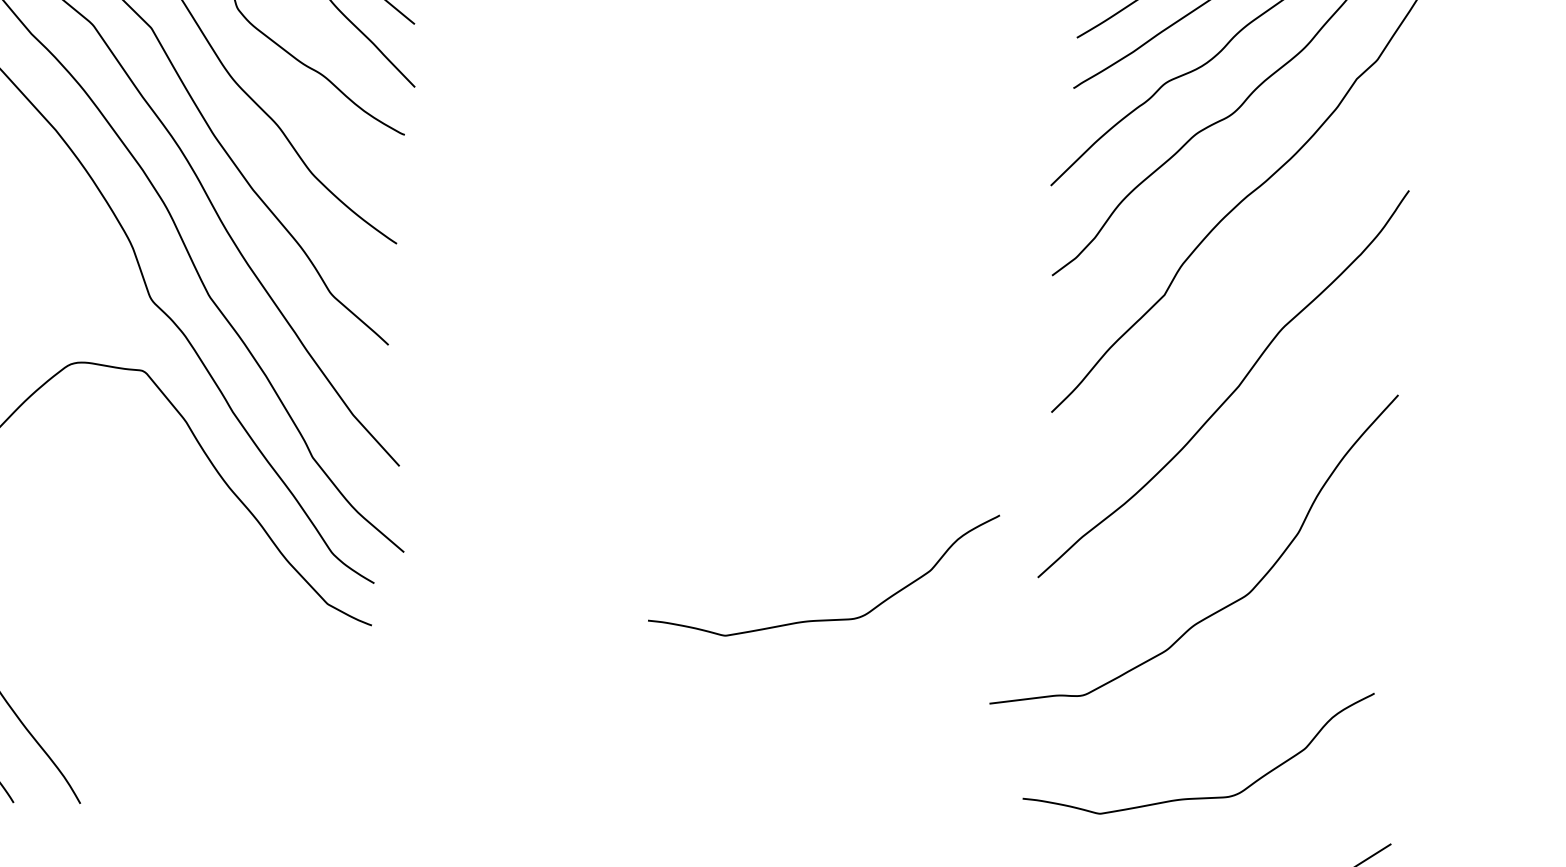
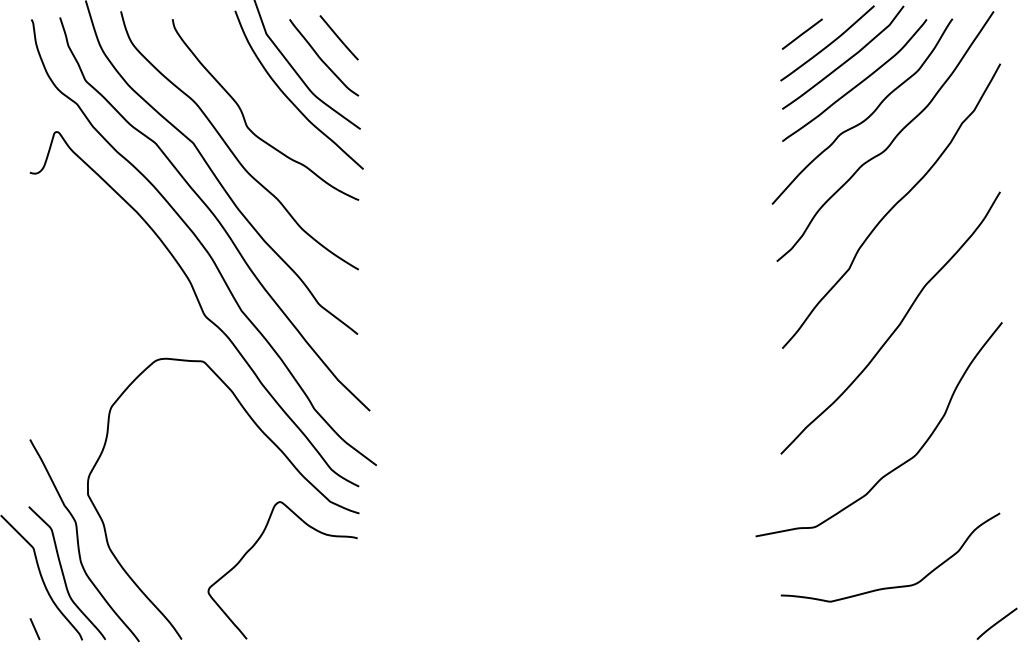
curve: (823, 618) -> (646, 489), removed
curve: (204, 665) -> (254, 546), added

